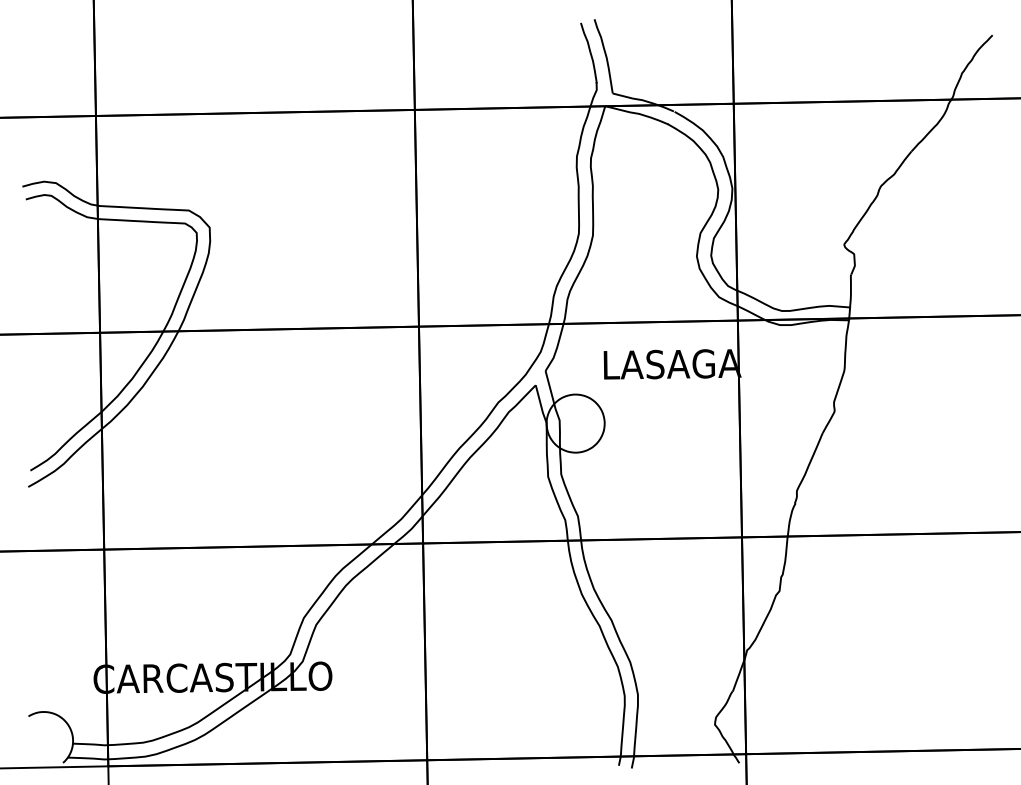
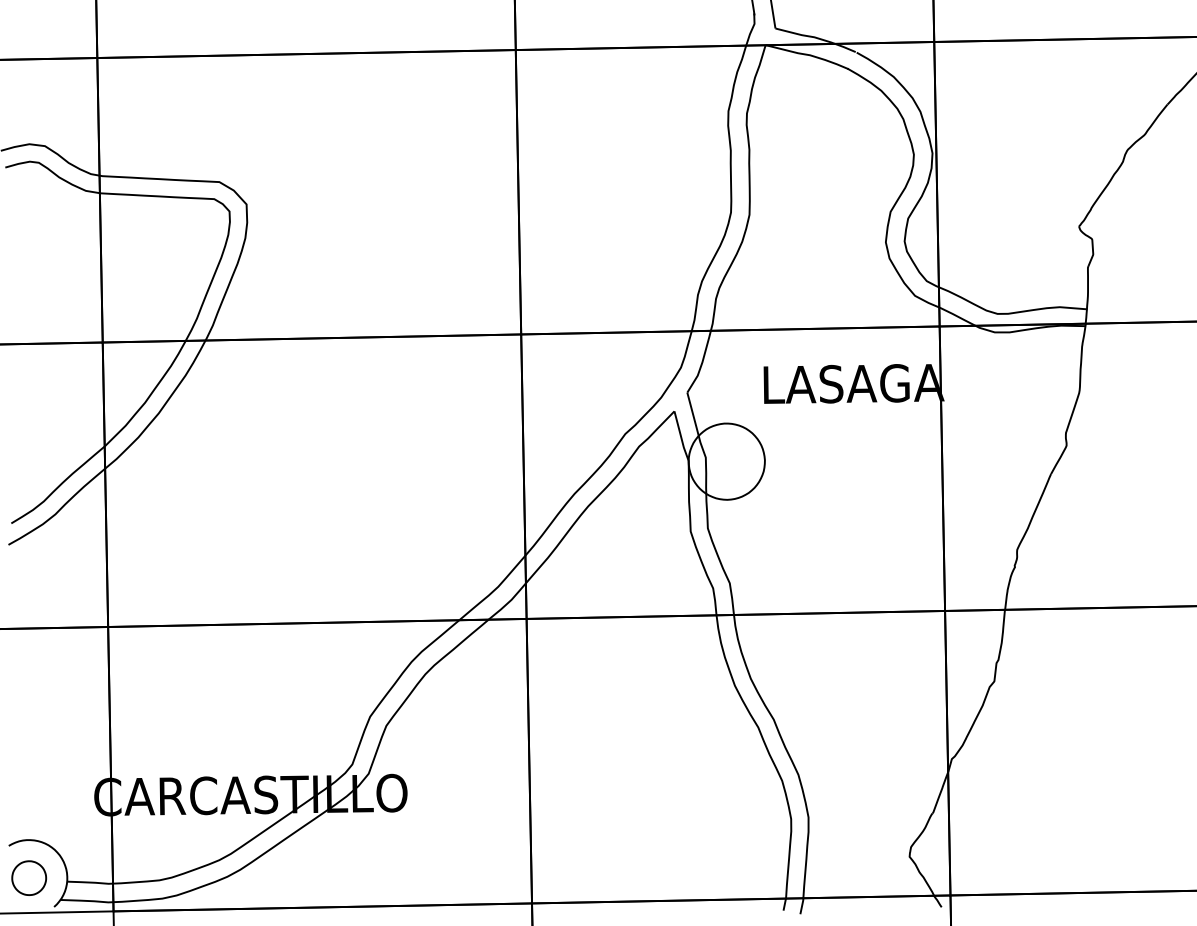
part: (43, 740) -> (28, 877), added

